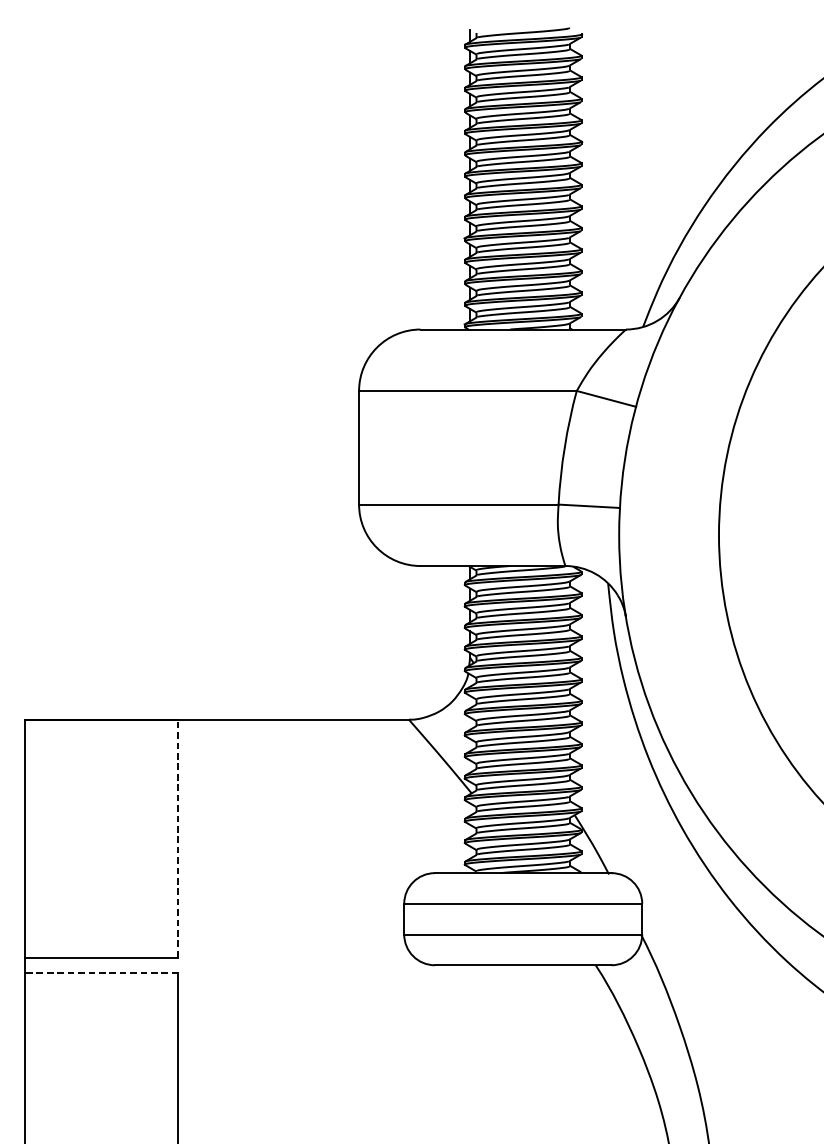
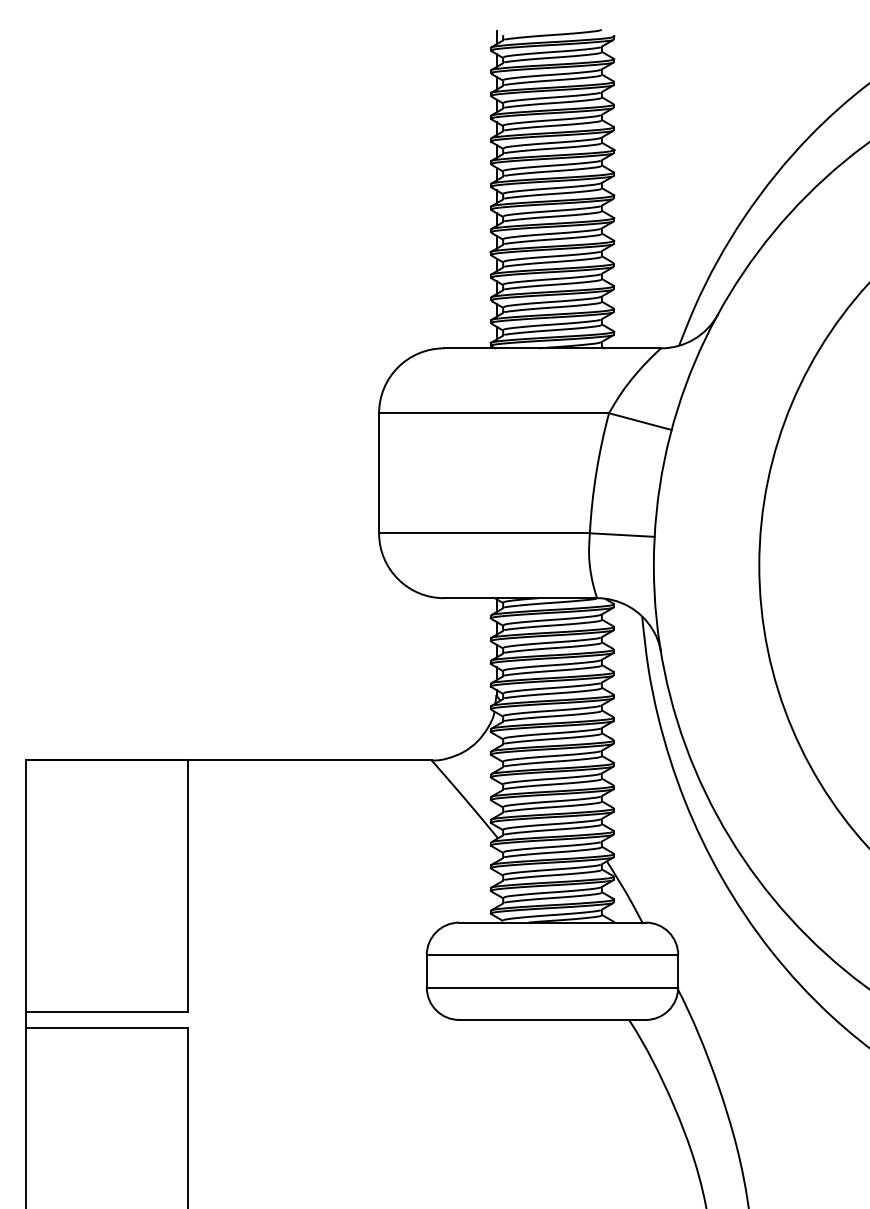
line: (178, 838) -> (188, 886), dashed -> solid
line: (101, 973) -> (106, 1028), dashed -> solid

